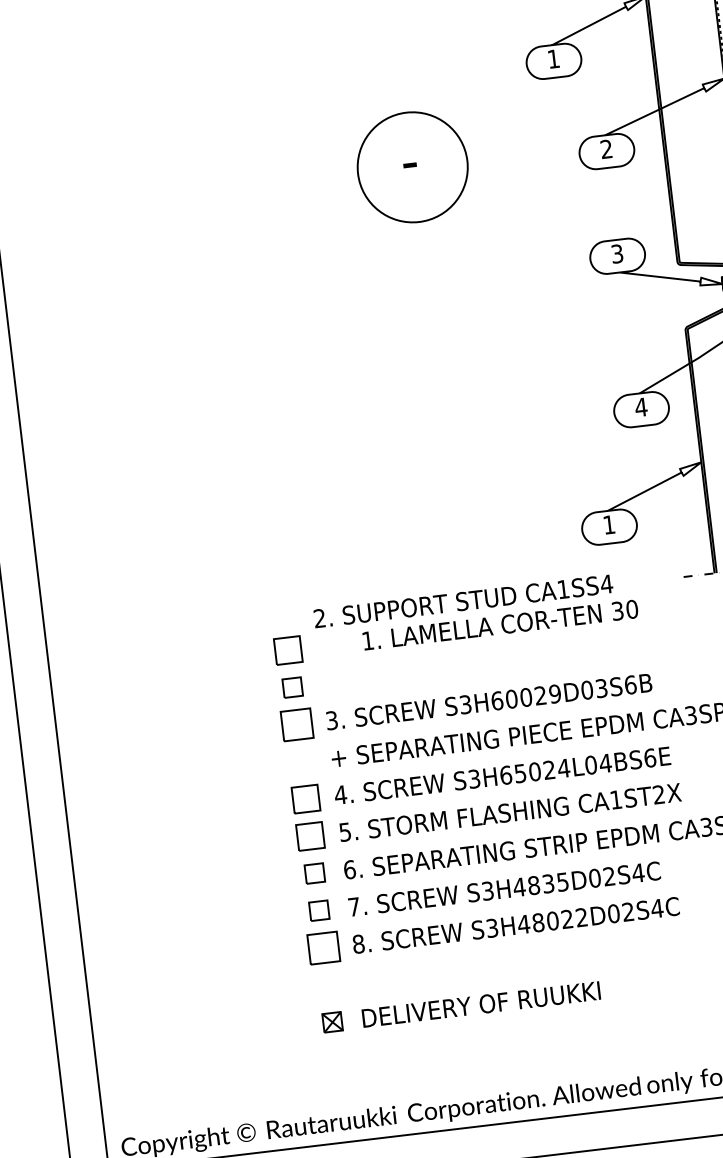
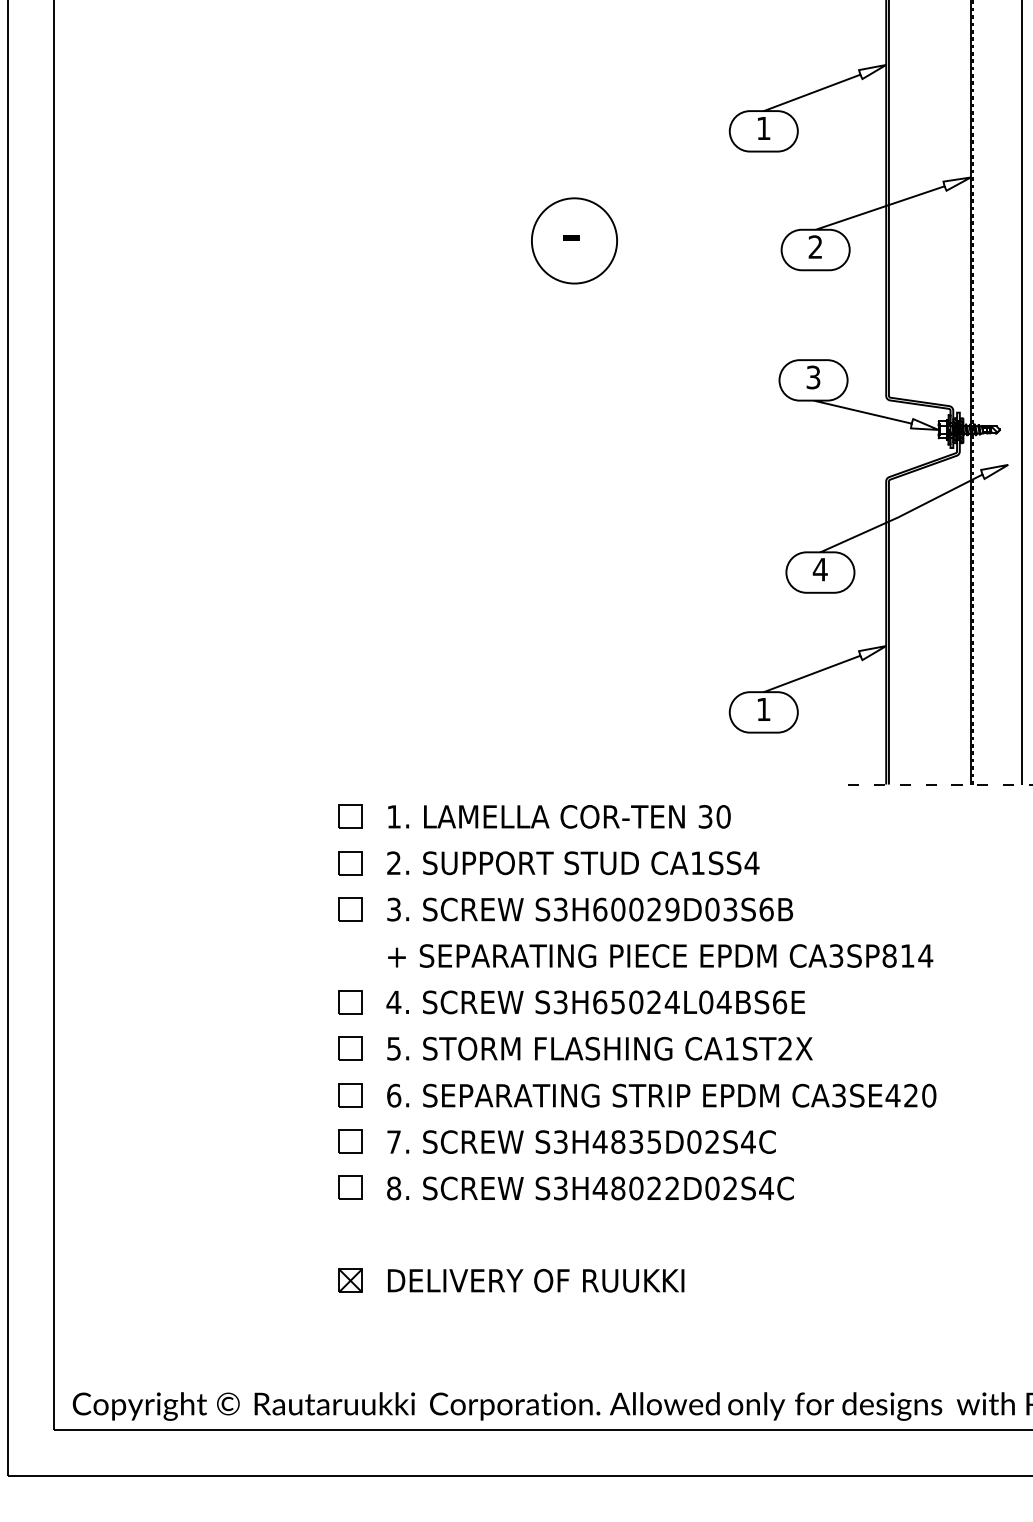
circle: (412, 167) -> (574, 240), size x0.62
text: (463, 601) -> (573, 863), moved
text: (500, 624) -> (559, 816), moved
part: (288, 650) -> (350, 816), size x0.71
part: (297, 724) -> (350, 909), size x0.62
part: (305, 799) -> (350, 1002), size x0.71
part: (310, 836) -> (350, 1048), size x0.71
part: (323, 947) -> (350, 1187), size x0.62

